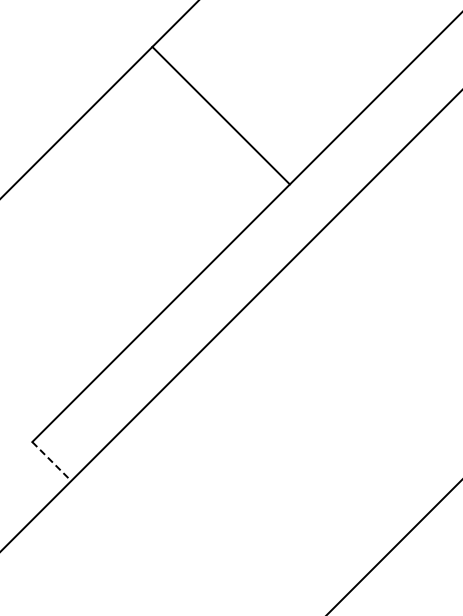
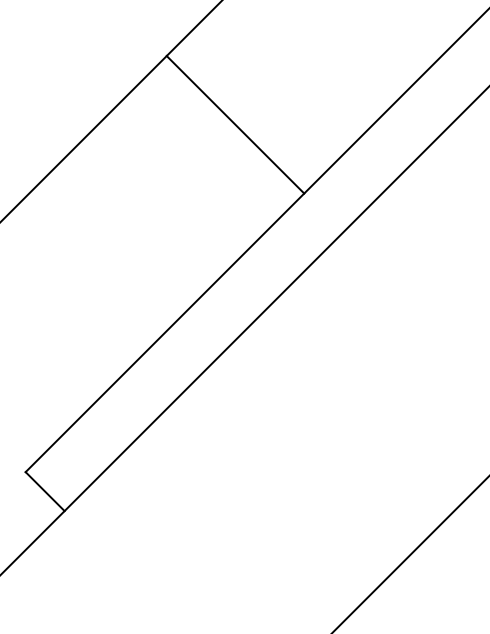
line: (221, 115) -> (235, 124), moved
line: (52, 461) -> (45, 491), dashed -> solid

